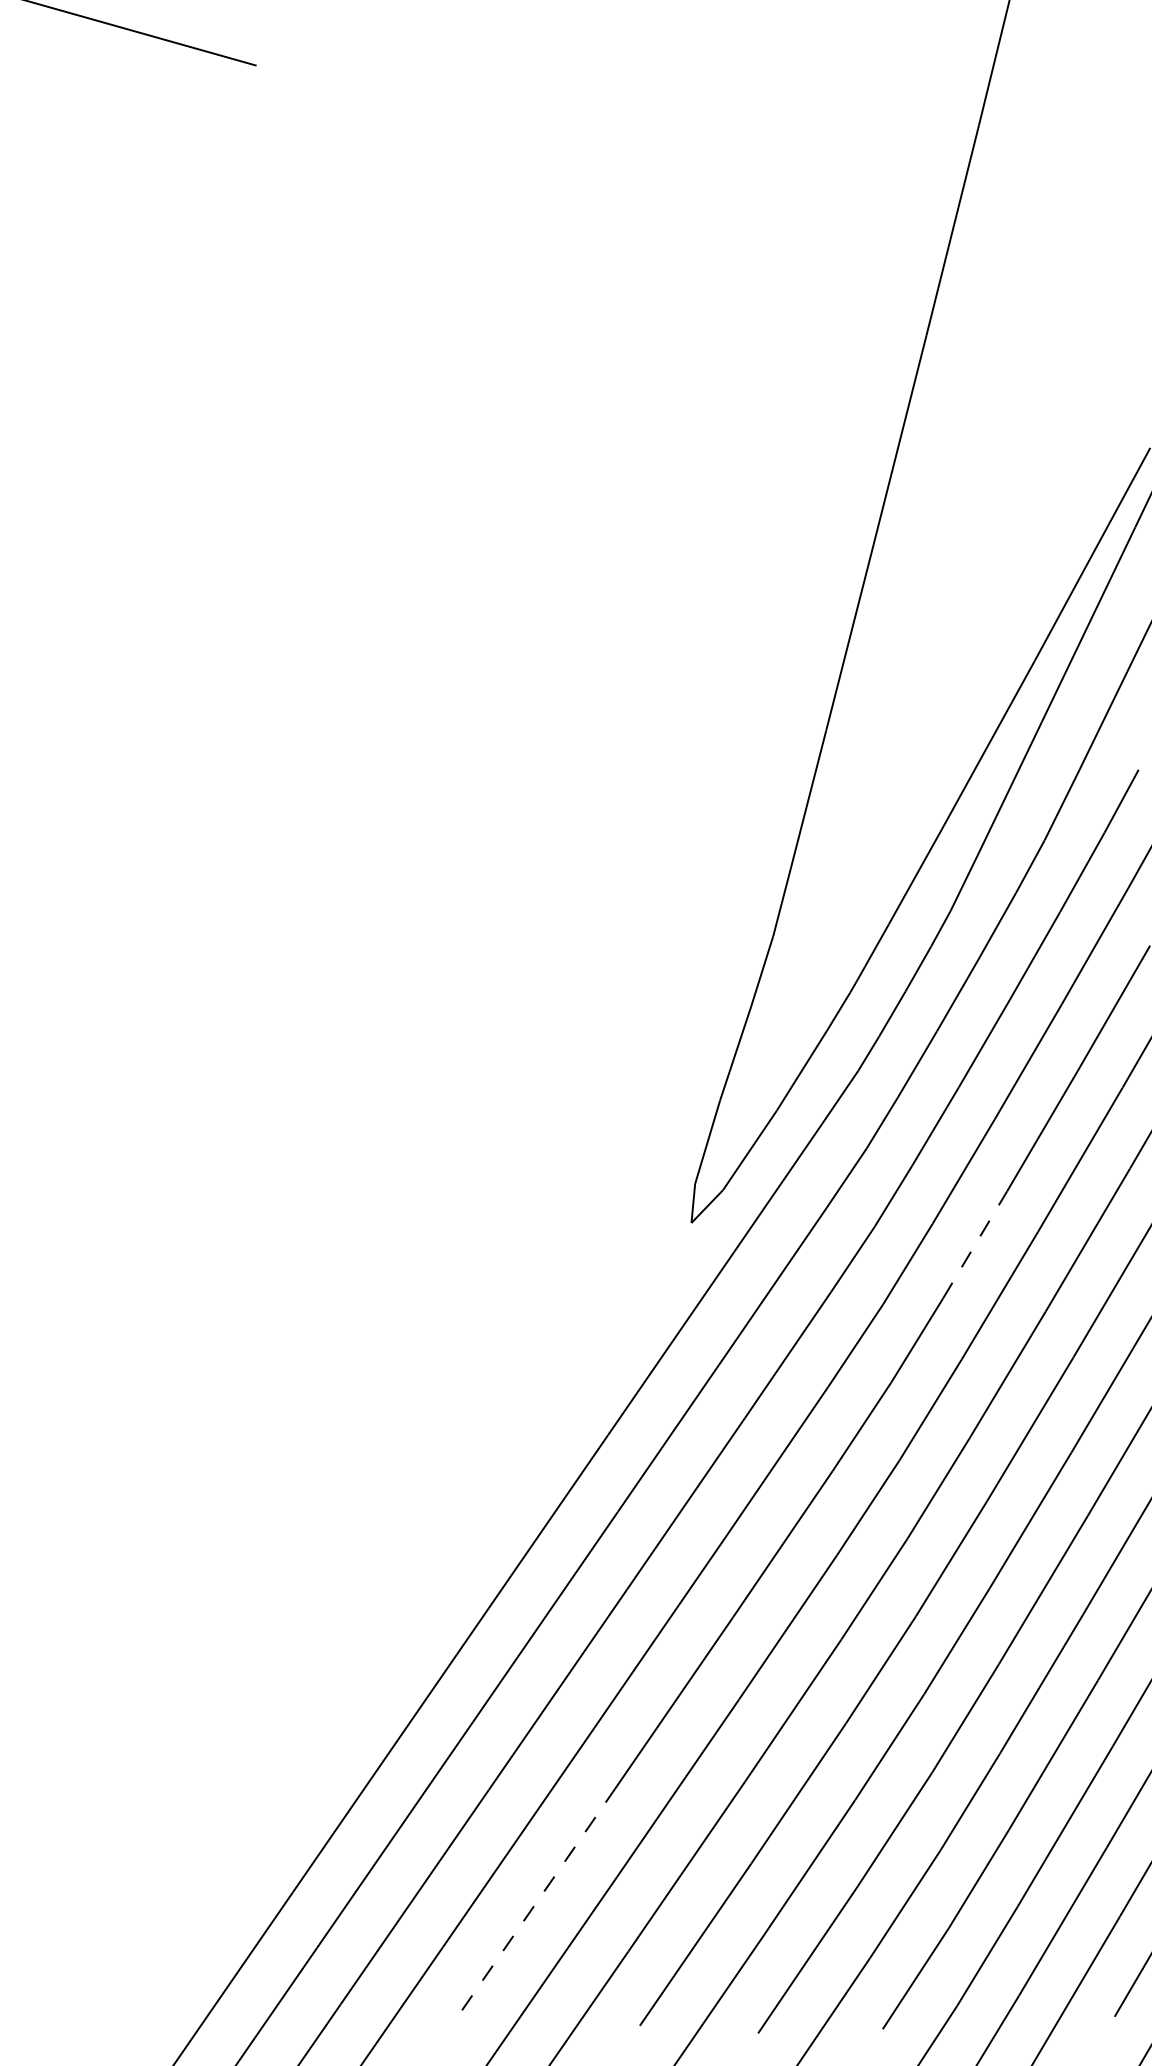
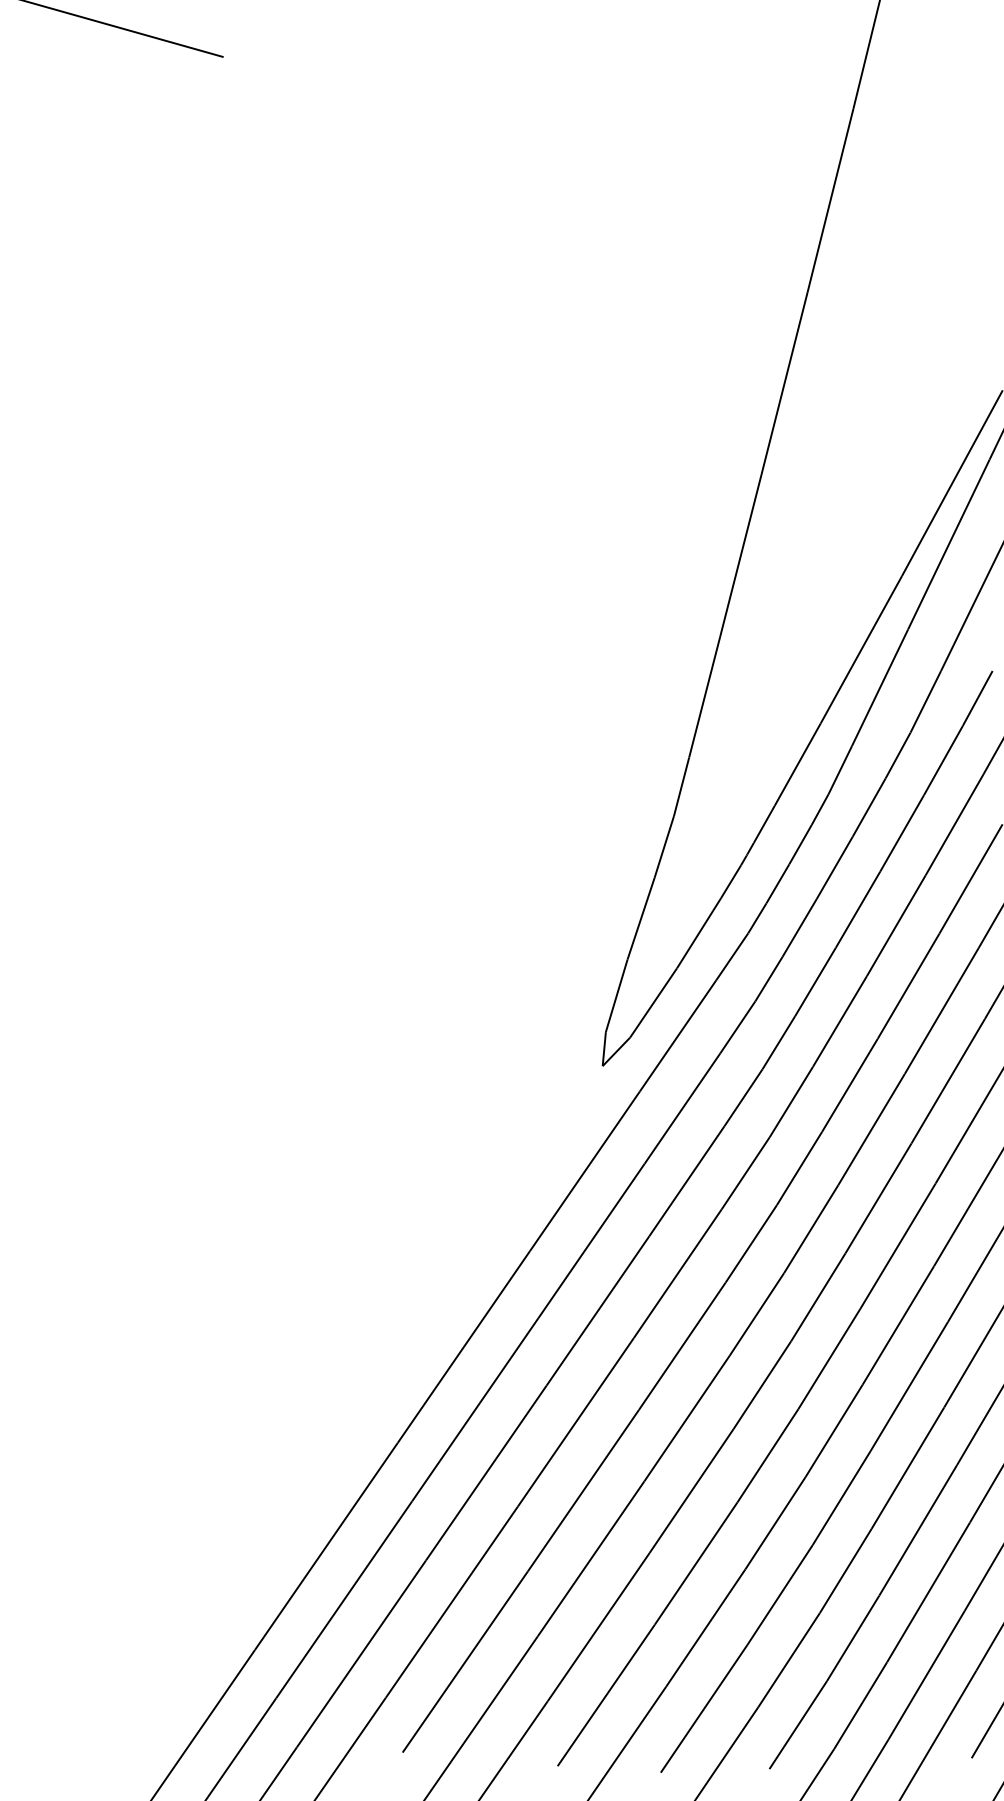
line: (975, 1244) -> (850, 1084), dashed -> solid
line: (534, 1906) -> (465, 1662), dashed -> solid

